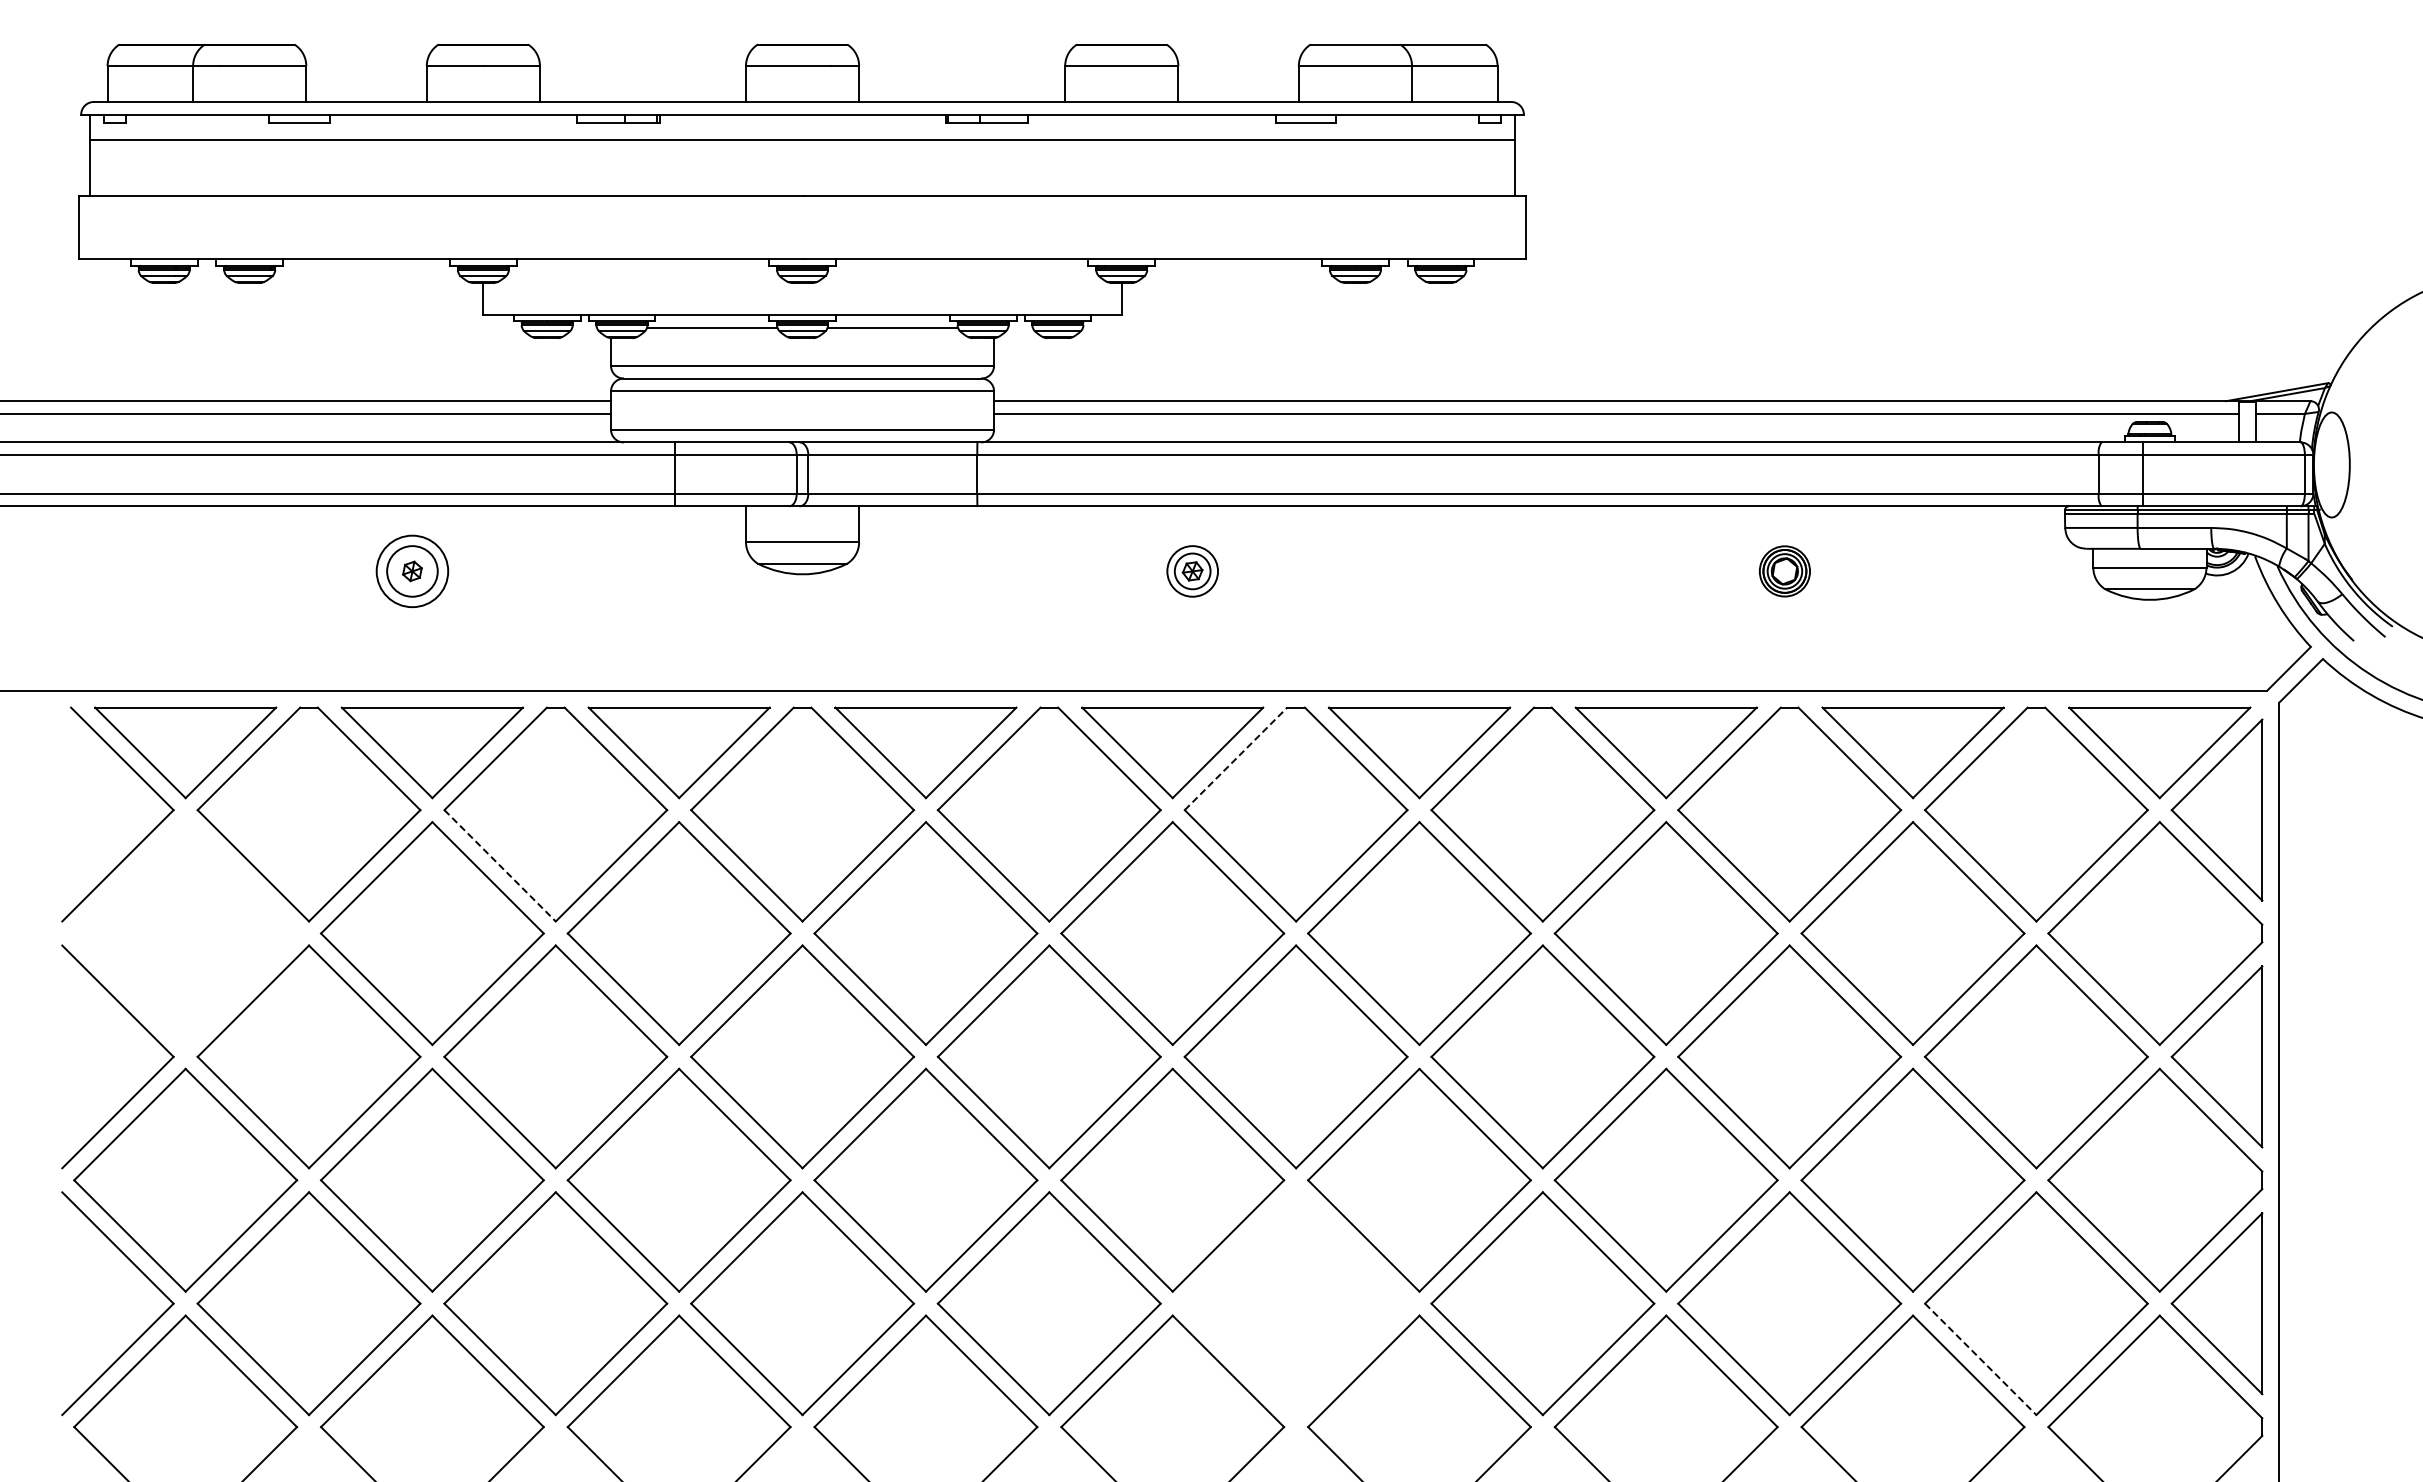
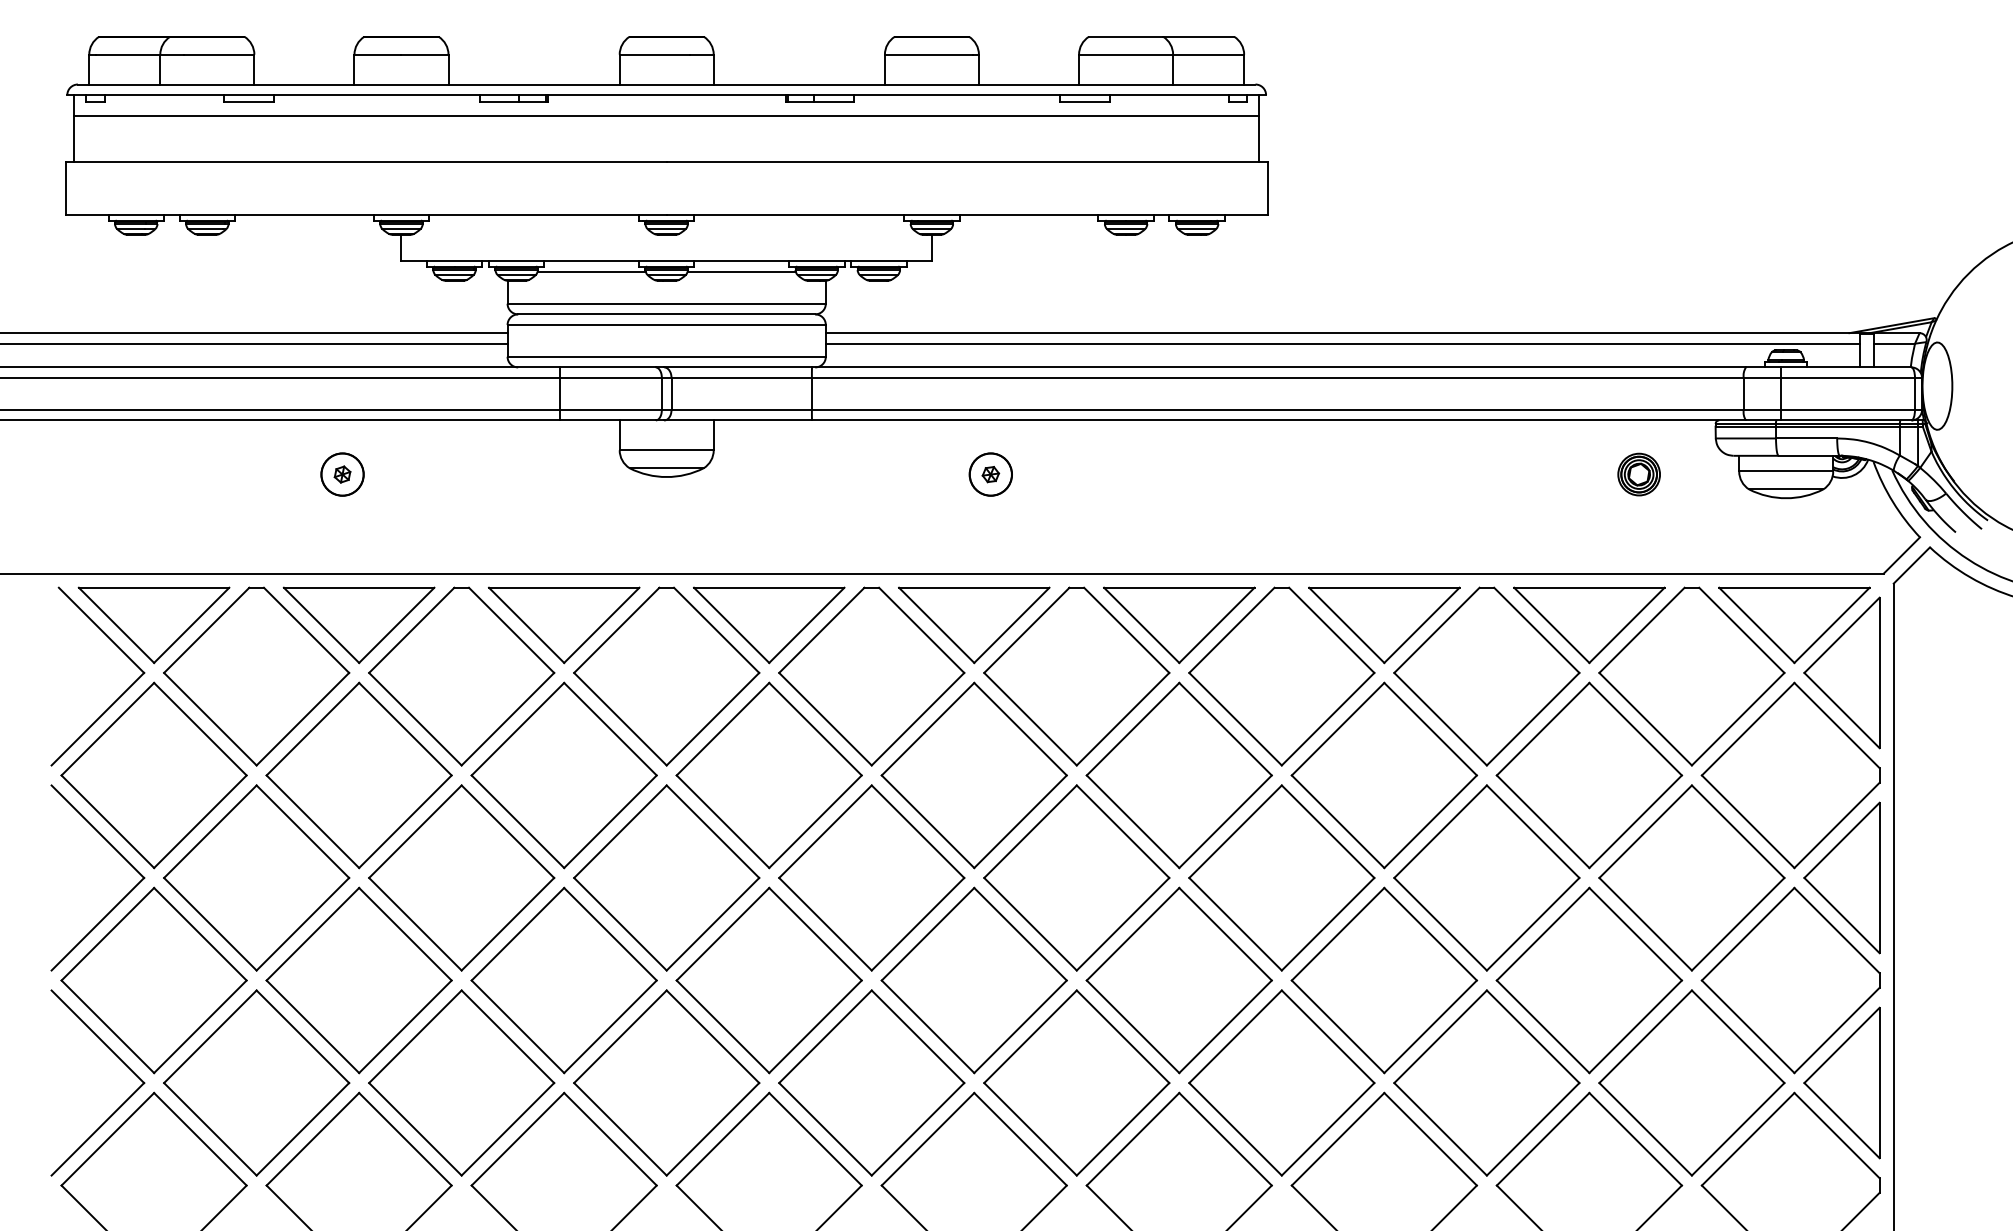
circle: (411, 570) -> (341, 473), size x0.71
circle: (1192, 570) -> (990, 473), size x1.43
part: (1784, 571) -> (1638, 474), moved
line: (1236, 758) -> (1027, 630), dashed -> solid
line: (500, 865) -> (415, 718), dashed -> solid
part: (185, 933) -> (153, 775), added
part: (1295, 1303) -> (1076, 1082), added
line: (1980, 1359) -> (1645, 1129), dashed -> solid

